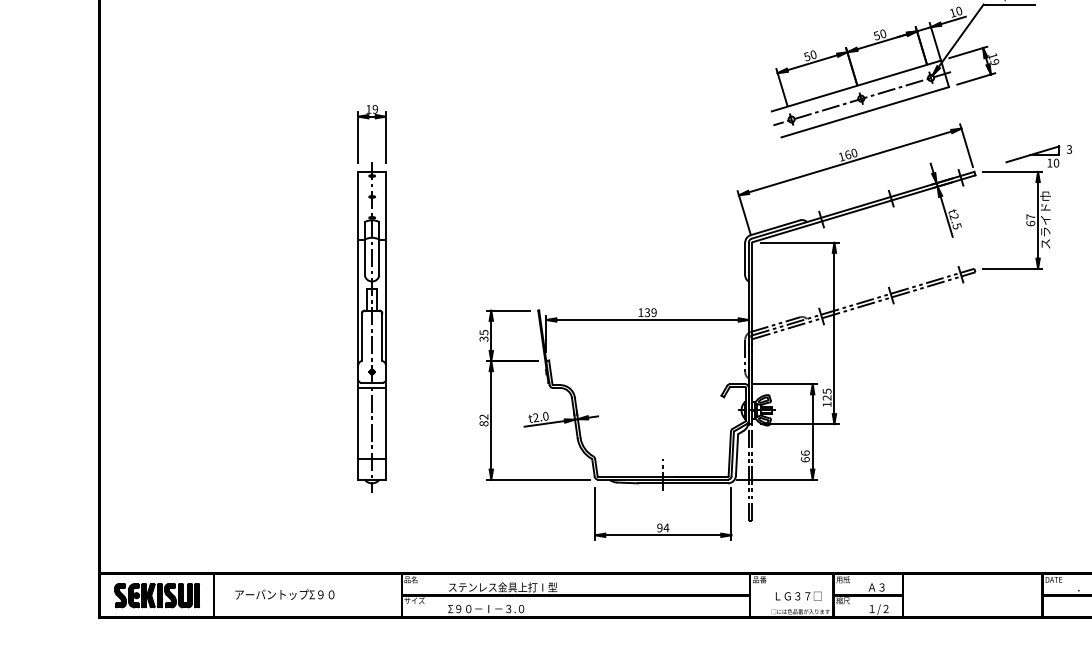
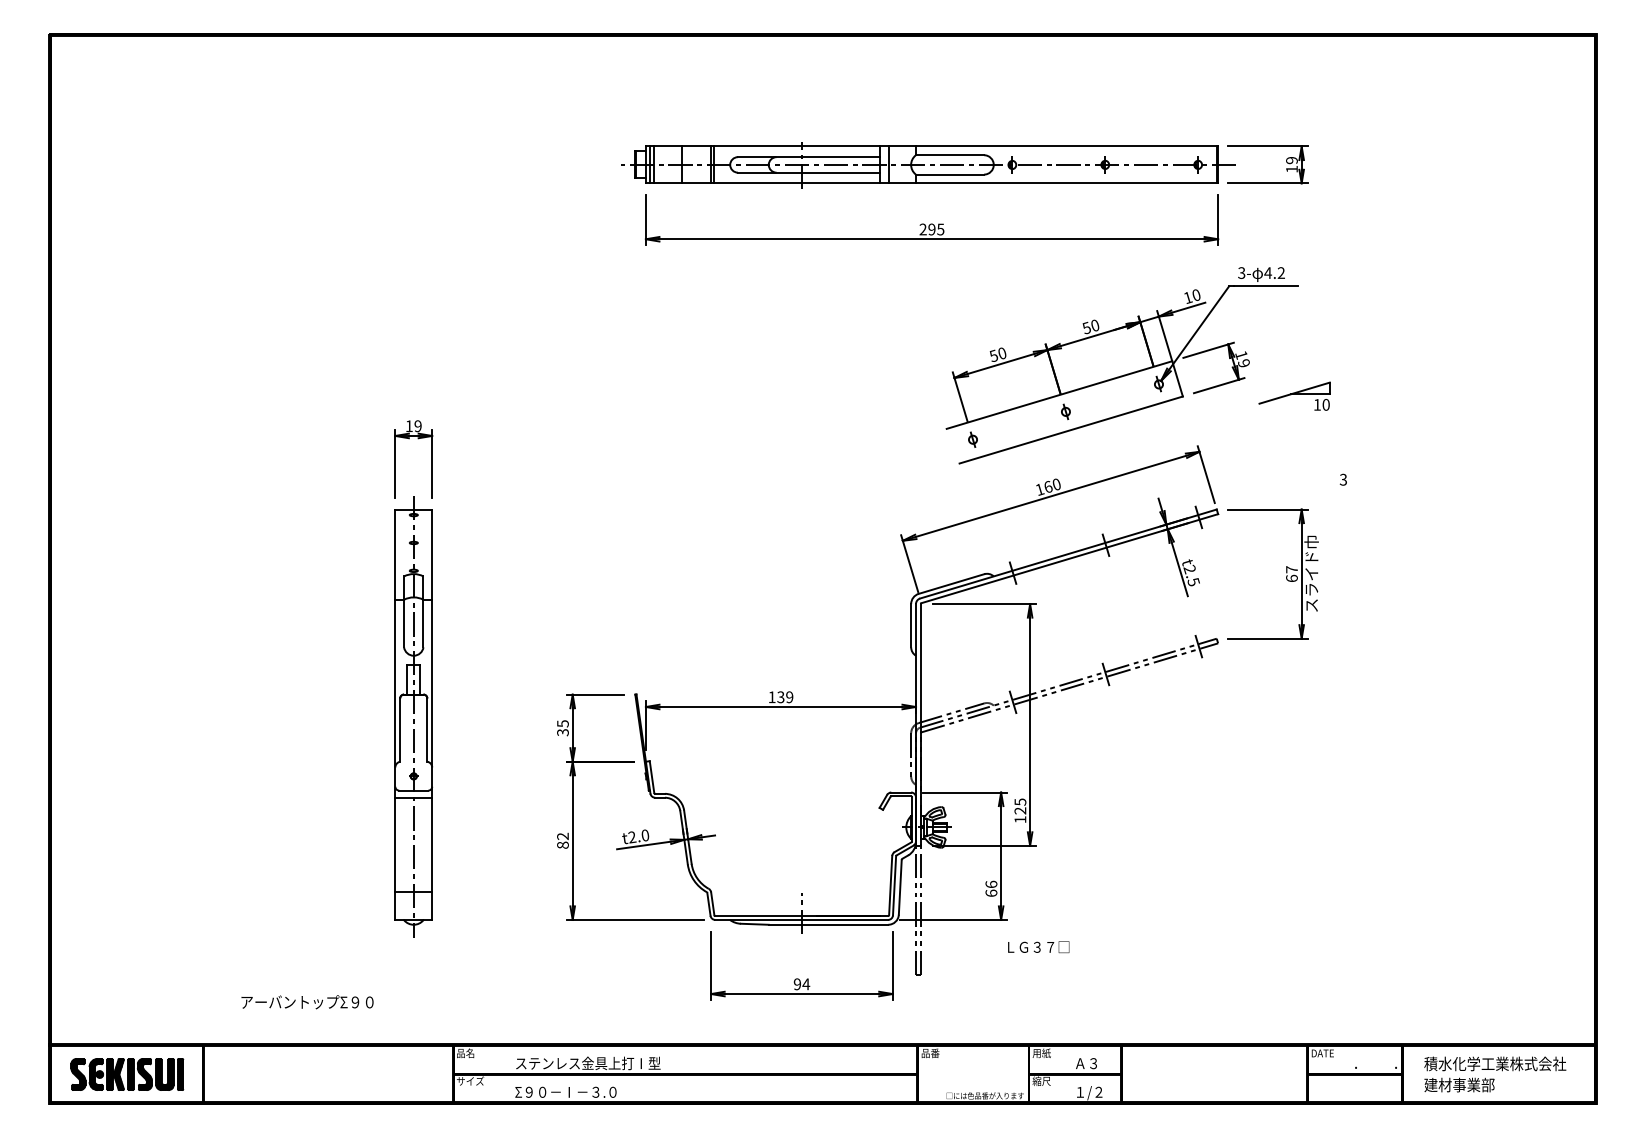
line: (861, 98) -> (1066, 411), removed
part: (1032, 156) -> (1294, 395), moved
text: (284, 594) -> (307, 1002), moved
text: (798, 596) -> (1038, 947), moved

